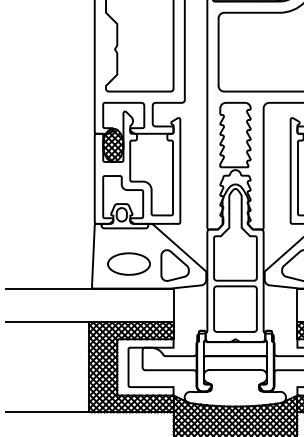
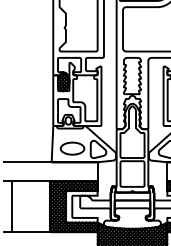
line: (22, 366) -> (12, 206), added

